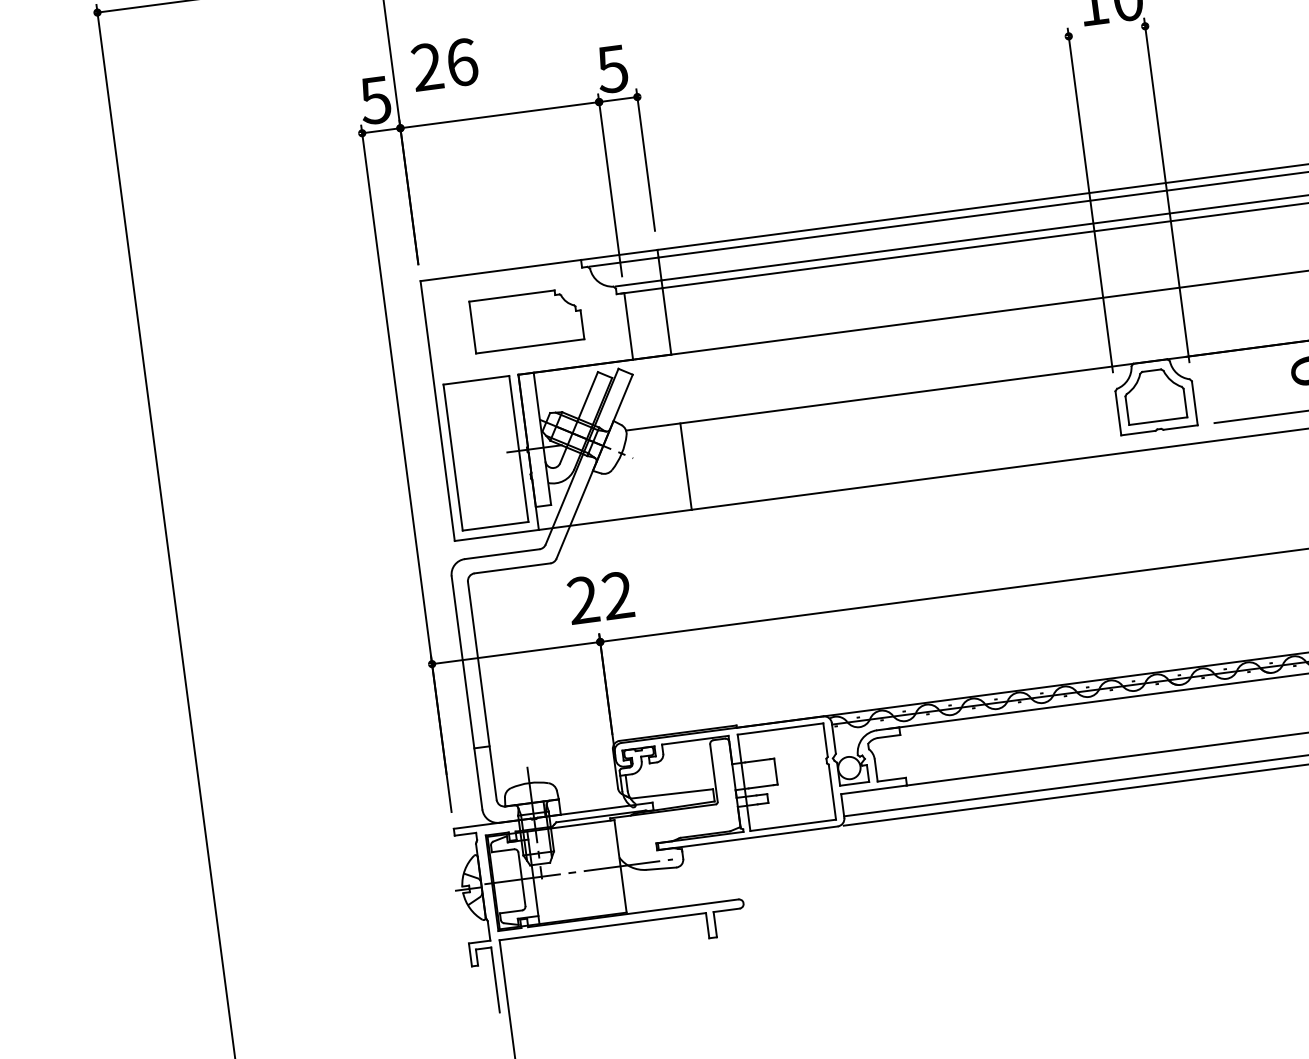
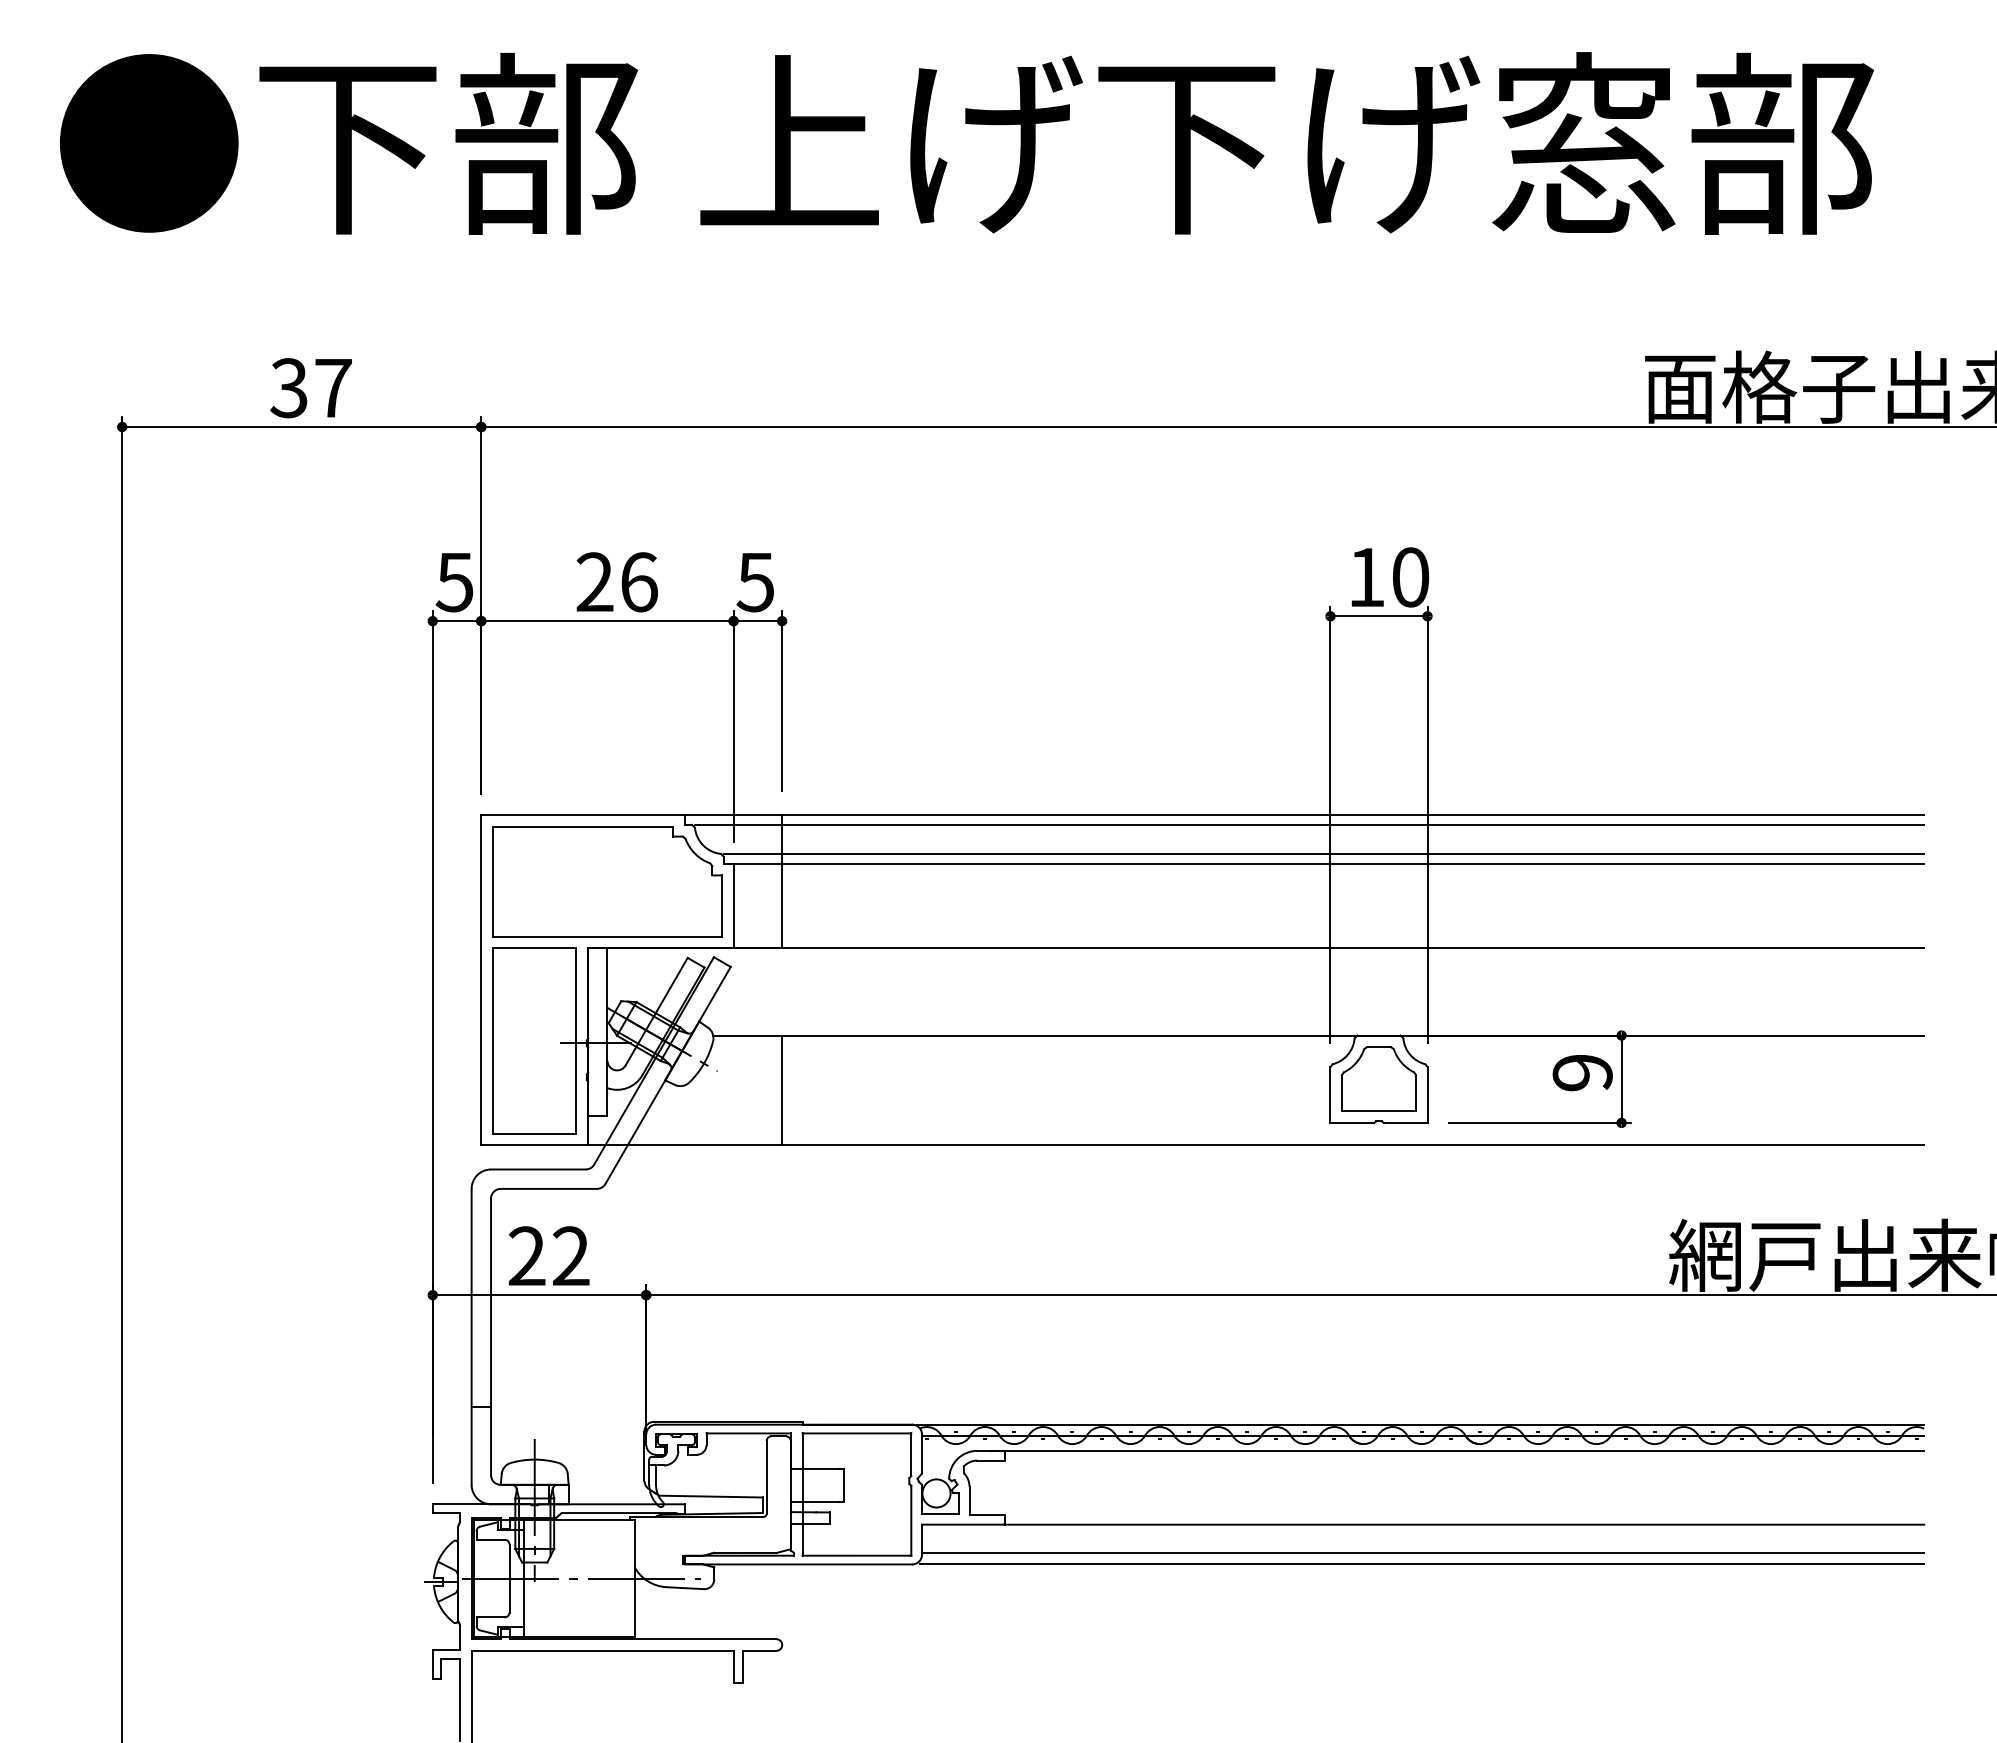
line: (1106, 31) -> (1378, 616), added
text: (444, 65) -> (616, 582), moved
part: (526, 320) -> (607, 881), size x1.67
text: (600, 597) -> (548, 1255), moved

